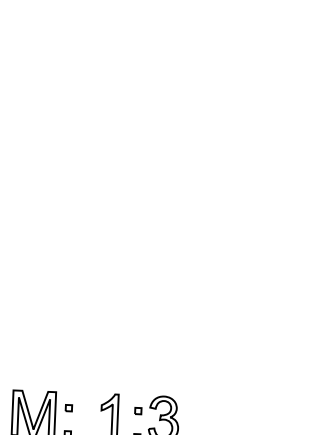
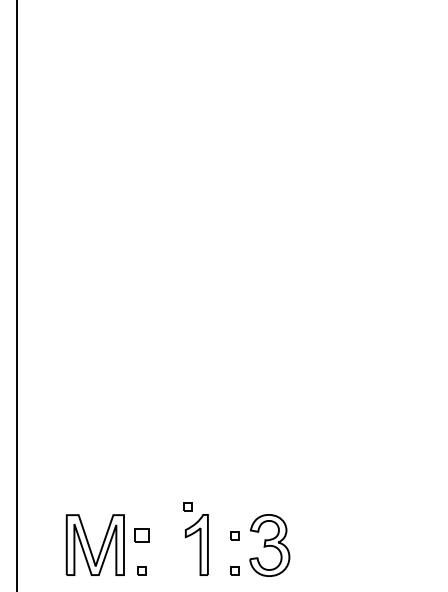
part: (103, 387) -> (187, 506), added
part: (68, 407) -> (141, 535), size x1.6

